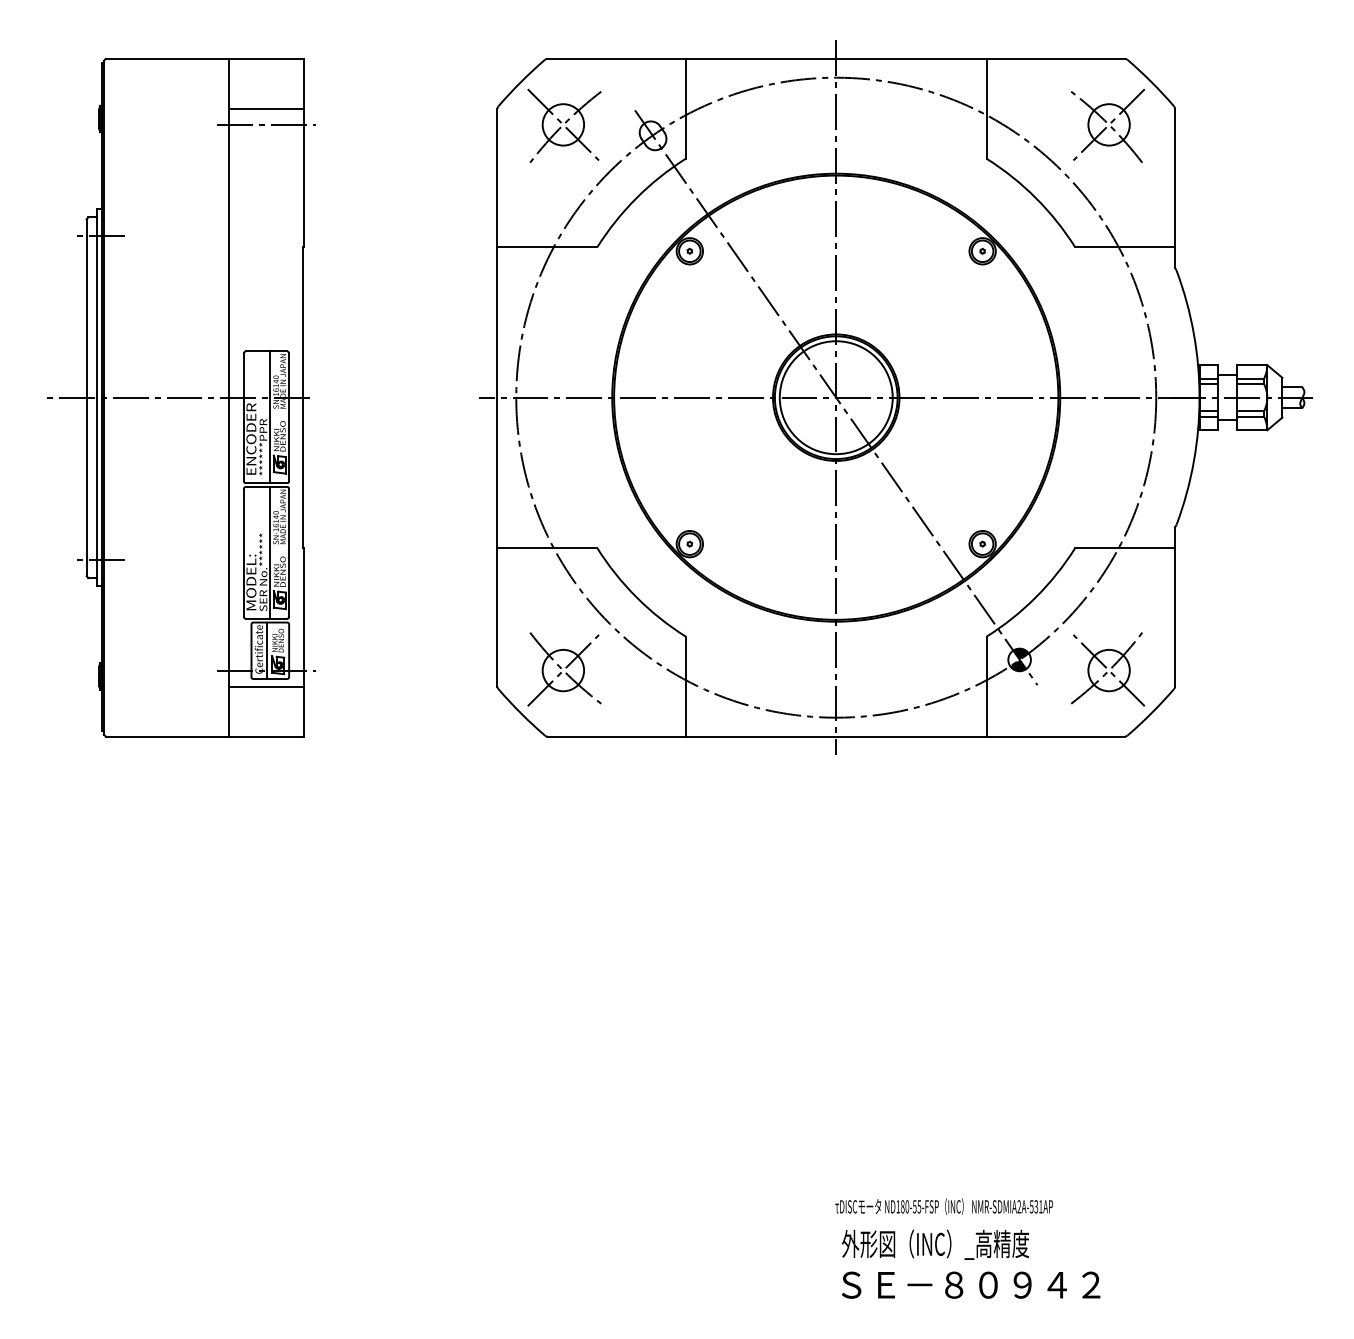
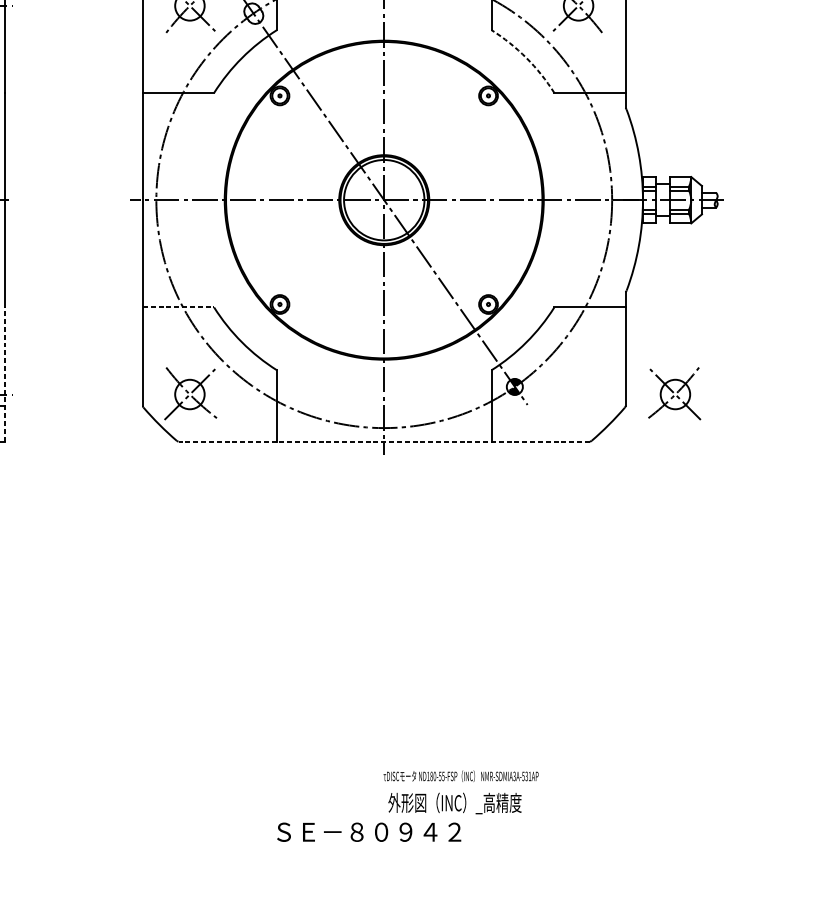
arc: (1035, 198) -> (526, 58), solid -> dashed
line: (547, 548) -> (178, 307), solid -> dashed
line: (304, 641) -> (5, 373), solid -> dashed
part: (1108, 669) -> (675, 393), moved
line: (836, 736) -> (384, 441), solid -> dashed
text: (1019, 1207) -> (514, 776), NMR-SDMIA2A-531AP -> NMR-SDMIA3A-531AP
text: (970, 1284) -> (368, 831), moved

